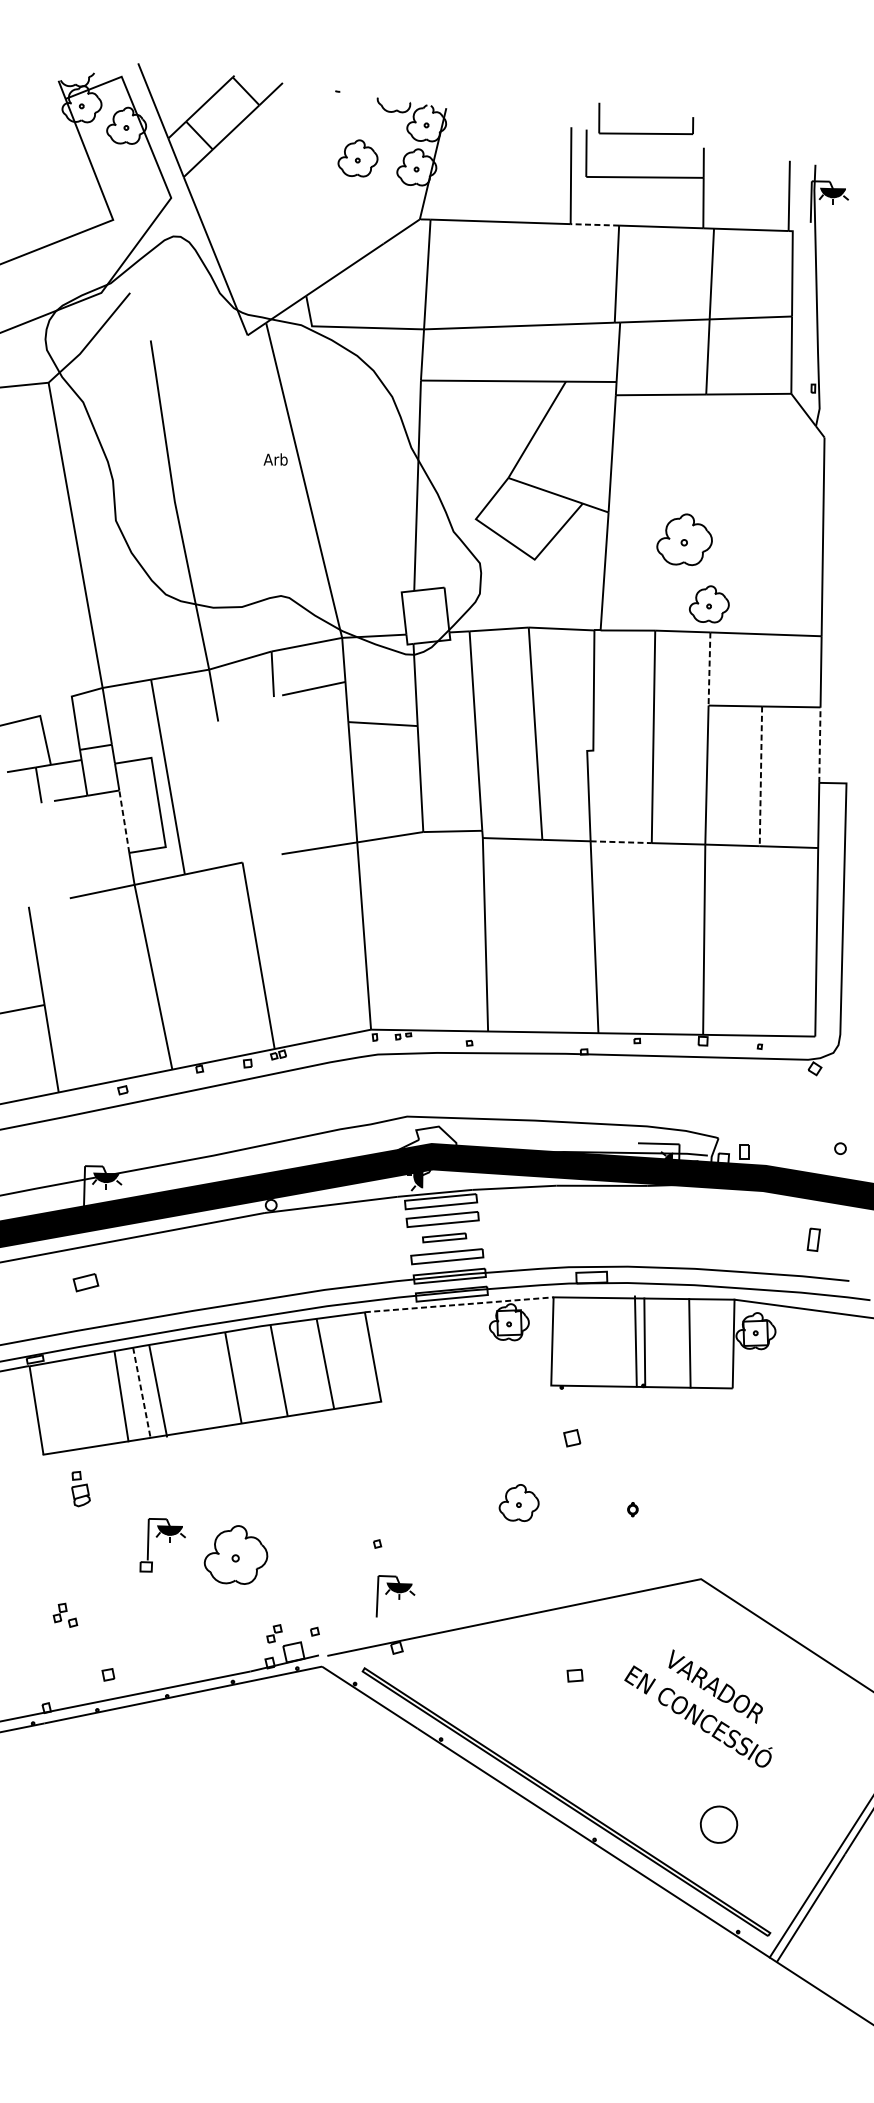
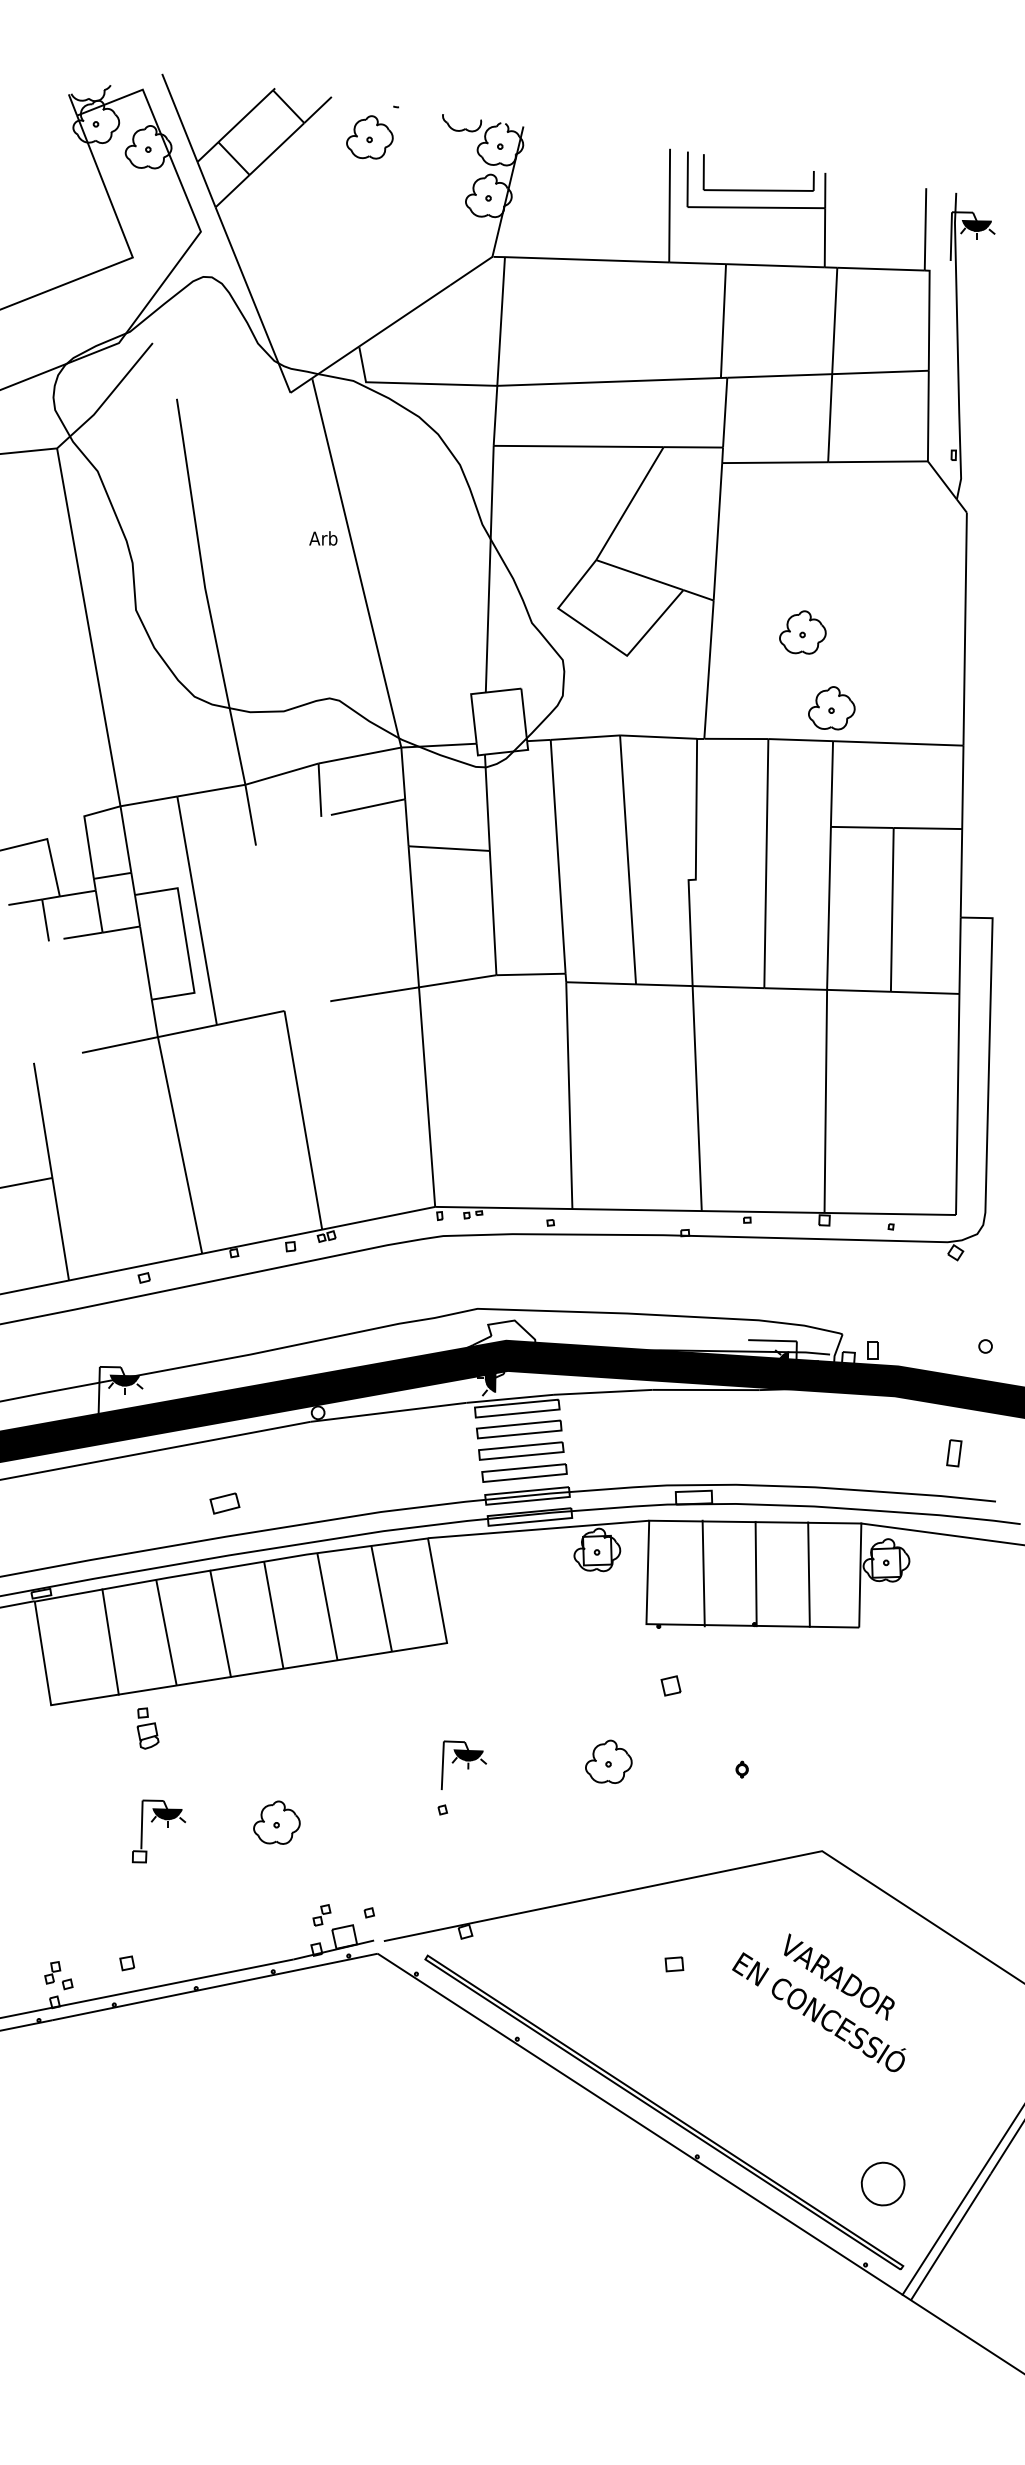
part: (645, 132) -> (758, 189), moved
part: (357, 158) -> (369, 137), moved
line: (594, 225) -> (697, 263), dashed -> solid
part: (684, 539) -> (802, 632), size x0.71
line: (709, 669) -> (831, 784), dashed -> solid
line: (819, 744) -> (961, 872), dashed -> solid
line: (761, 776) -> (892, 909), dashed -> solid
line: (123, 821) -> (145, 962), dashed -> solid
line: (621, 842) -> (728, 987), dashed -> solid
part: (444, 1237) -> (521, 1450), size x1.67
part: (85, 1282) -> (224, 1503), moved
line: (459, 1304) -> (538, 1529), dashed -> solid
line: (635, 1341) -> (703, 1573), moved
line: (158, 1390) -> (220, 1623), moved
line: (141, 1392) -> (166, 1632), dashed -> solid
line: (121, 1396) -> (110, 1641), moved
part: (80, 1489) -> (147, 1728), moved
part: (170, 1541) -> (167, 1827), moved
part: (235, 1554) -> (276, 1822), size x0.62
part: (395, 1595) -> (463, 1764), moved
part: (65, 1615) -> (58, 1975), moved
part: (718, 1824) -> (882, 2183), moved

